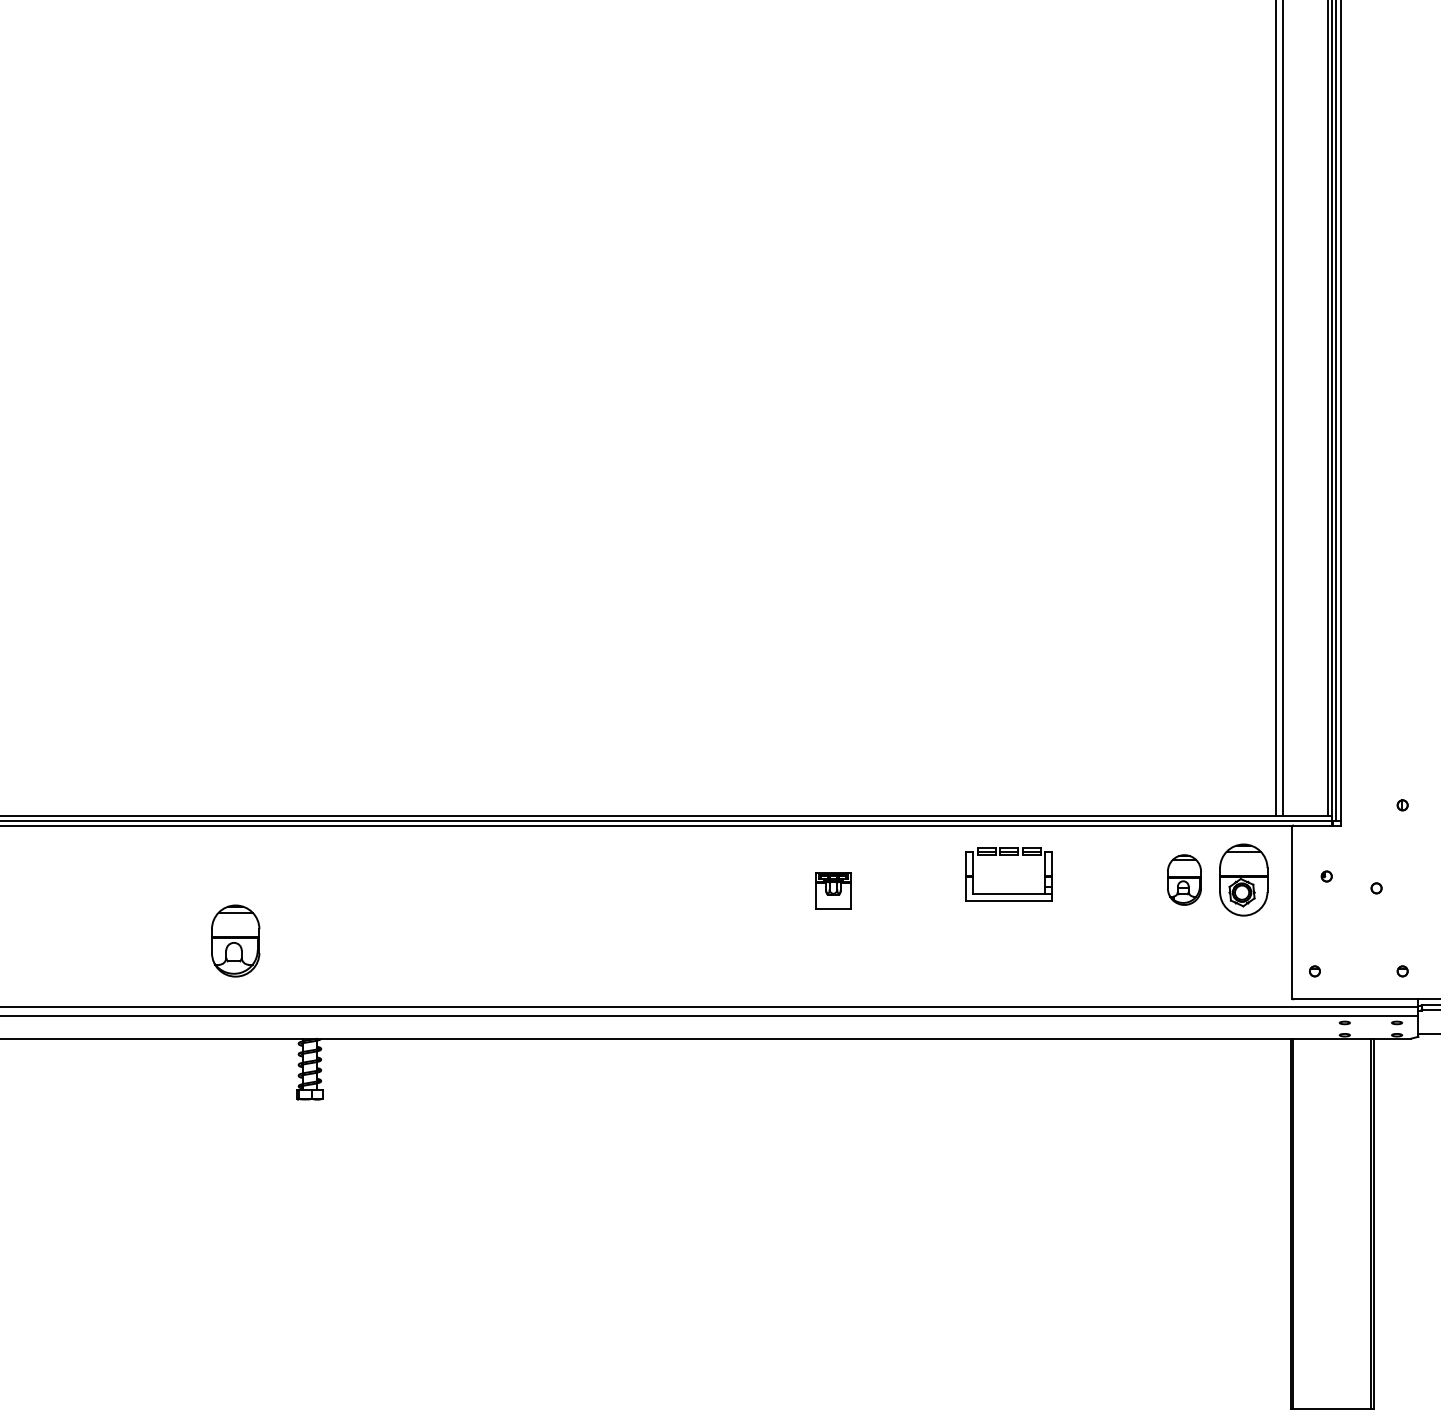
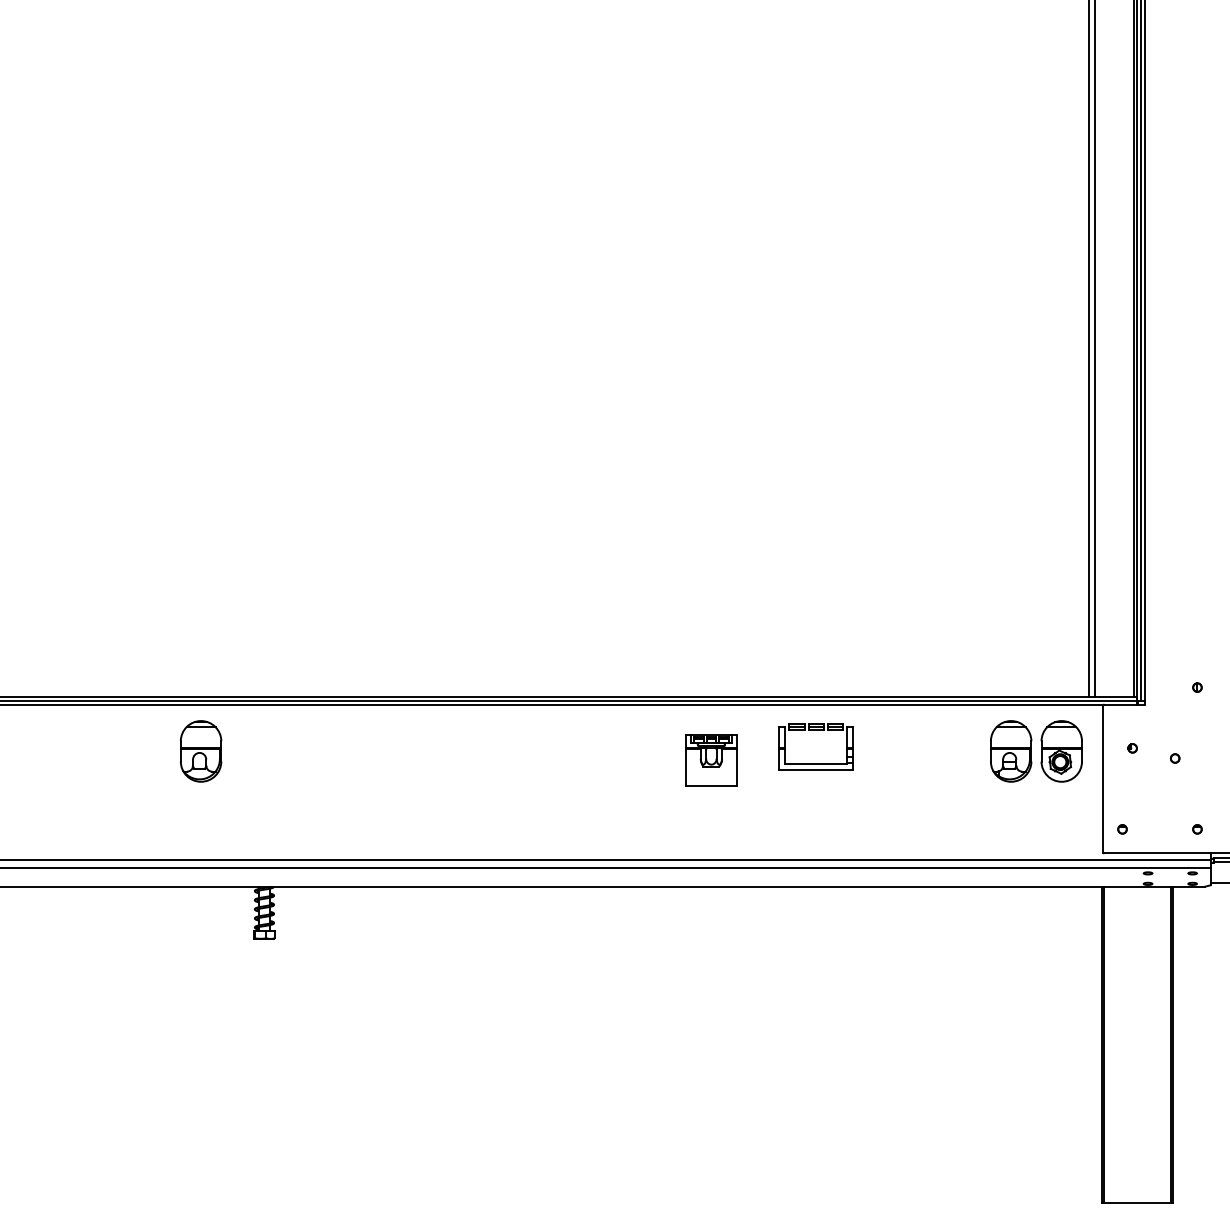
part: (1008, 855) -> (815, 730), moved
part: (1184, 879) -> (1011, 750), size x1.43
part: (833, 890) -> (711, 760), size x1.67
part: (235, 940) -> (200, 750), moved

